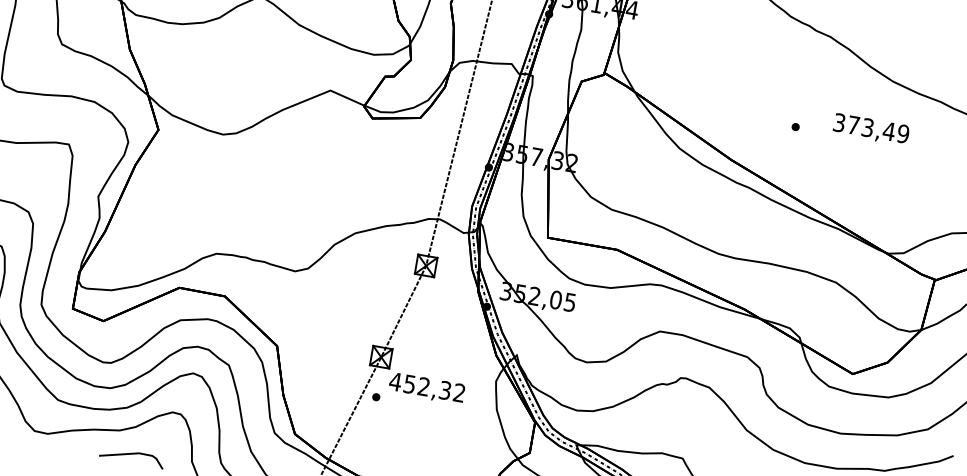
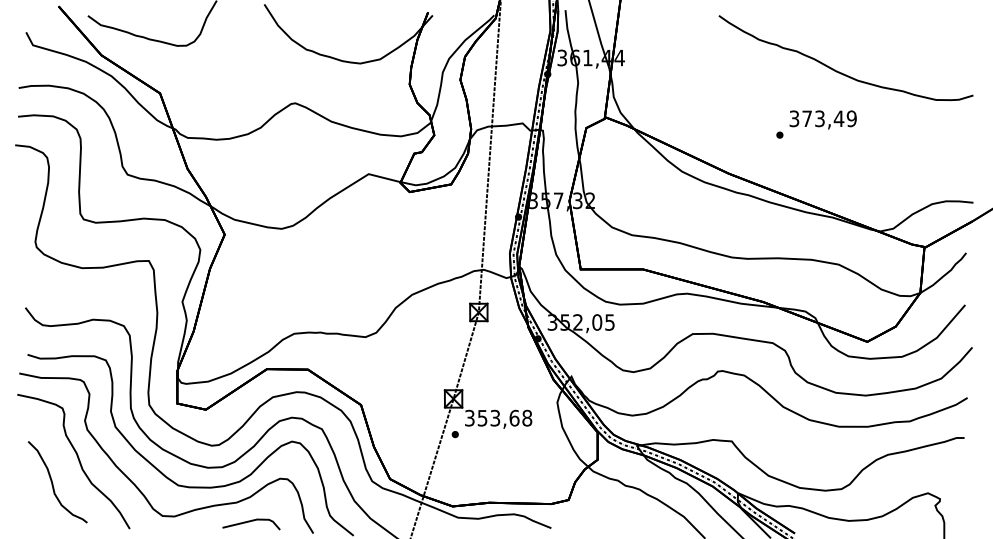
text: (870, 129) -> (822, 119), moved
text: (427, 386) -> (498, 417), 452,32 -> 353,68

